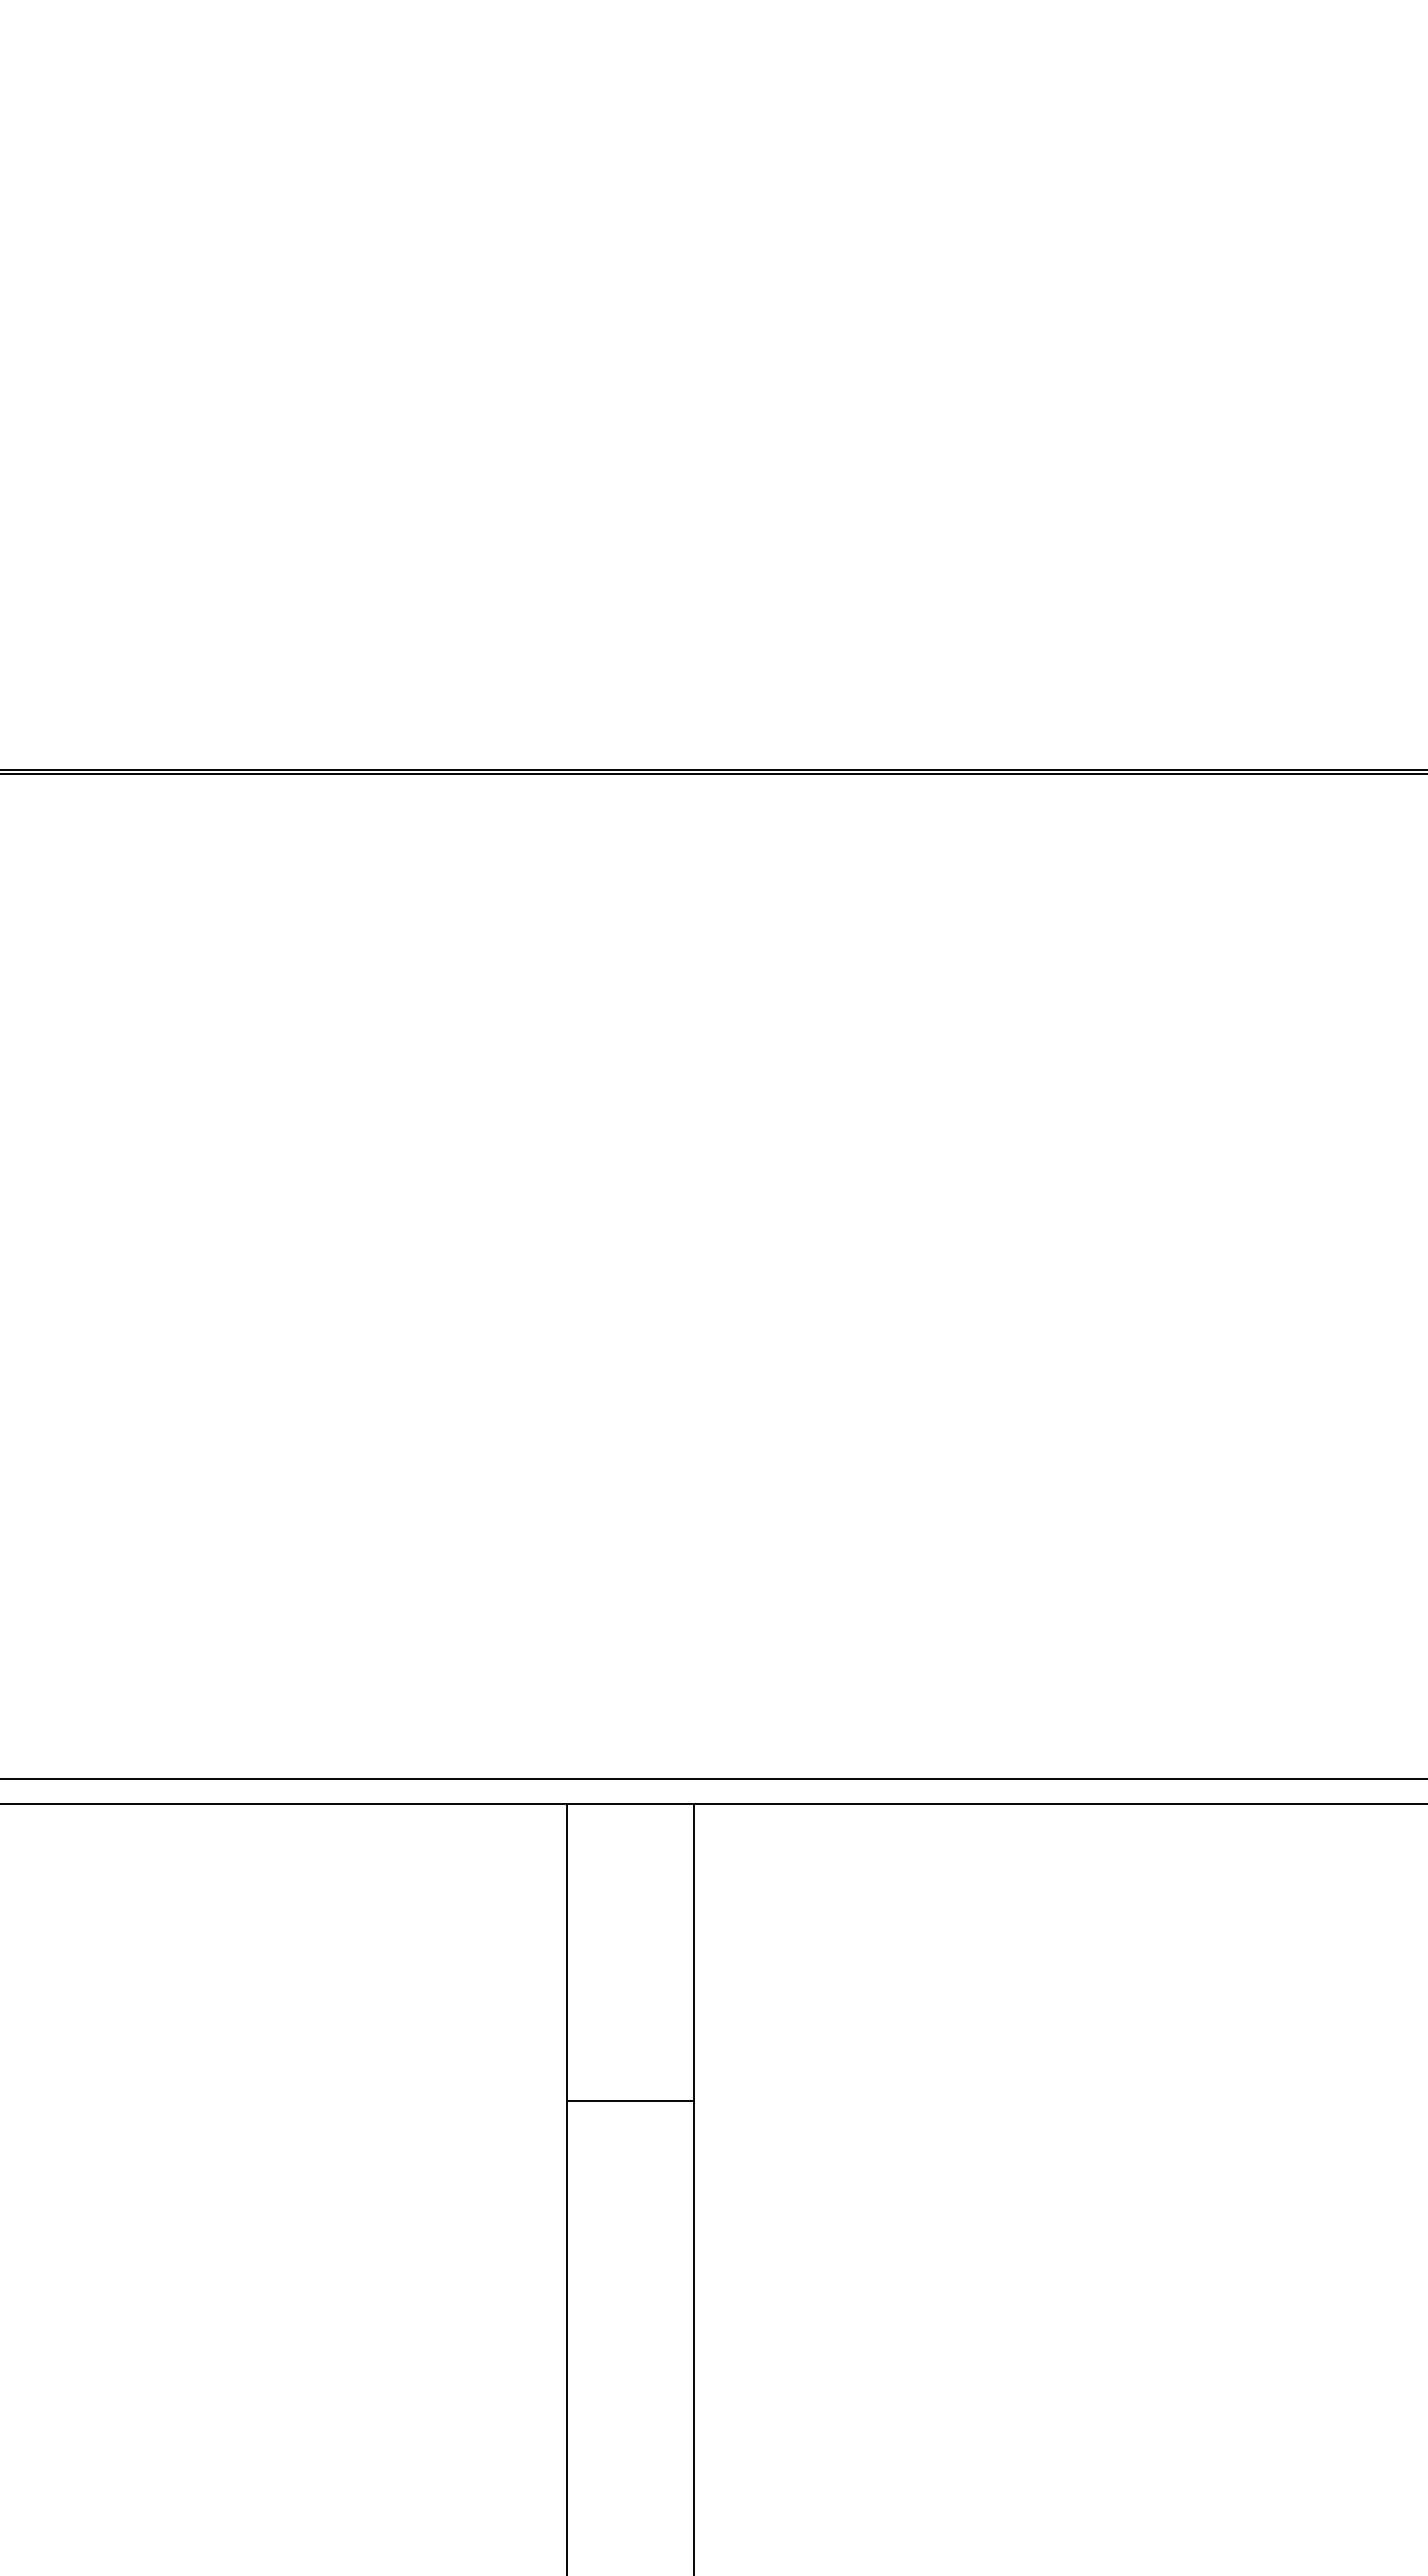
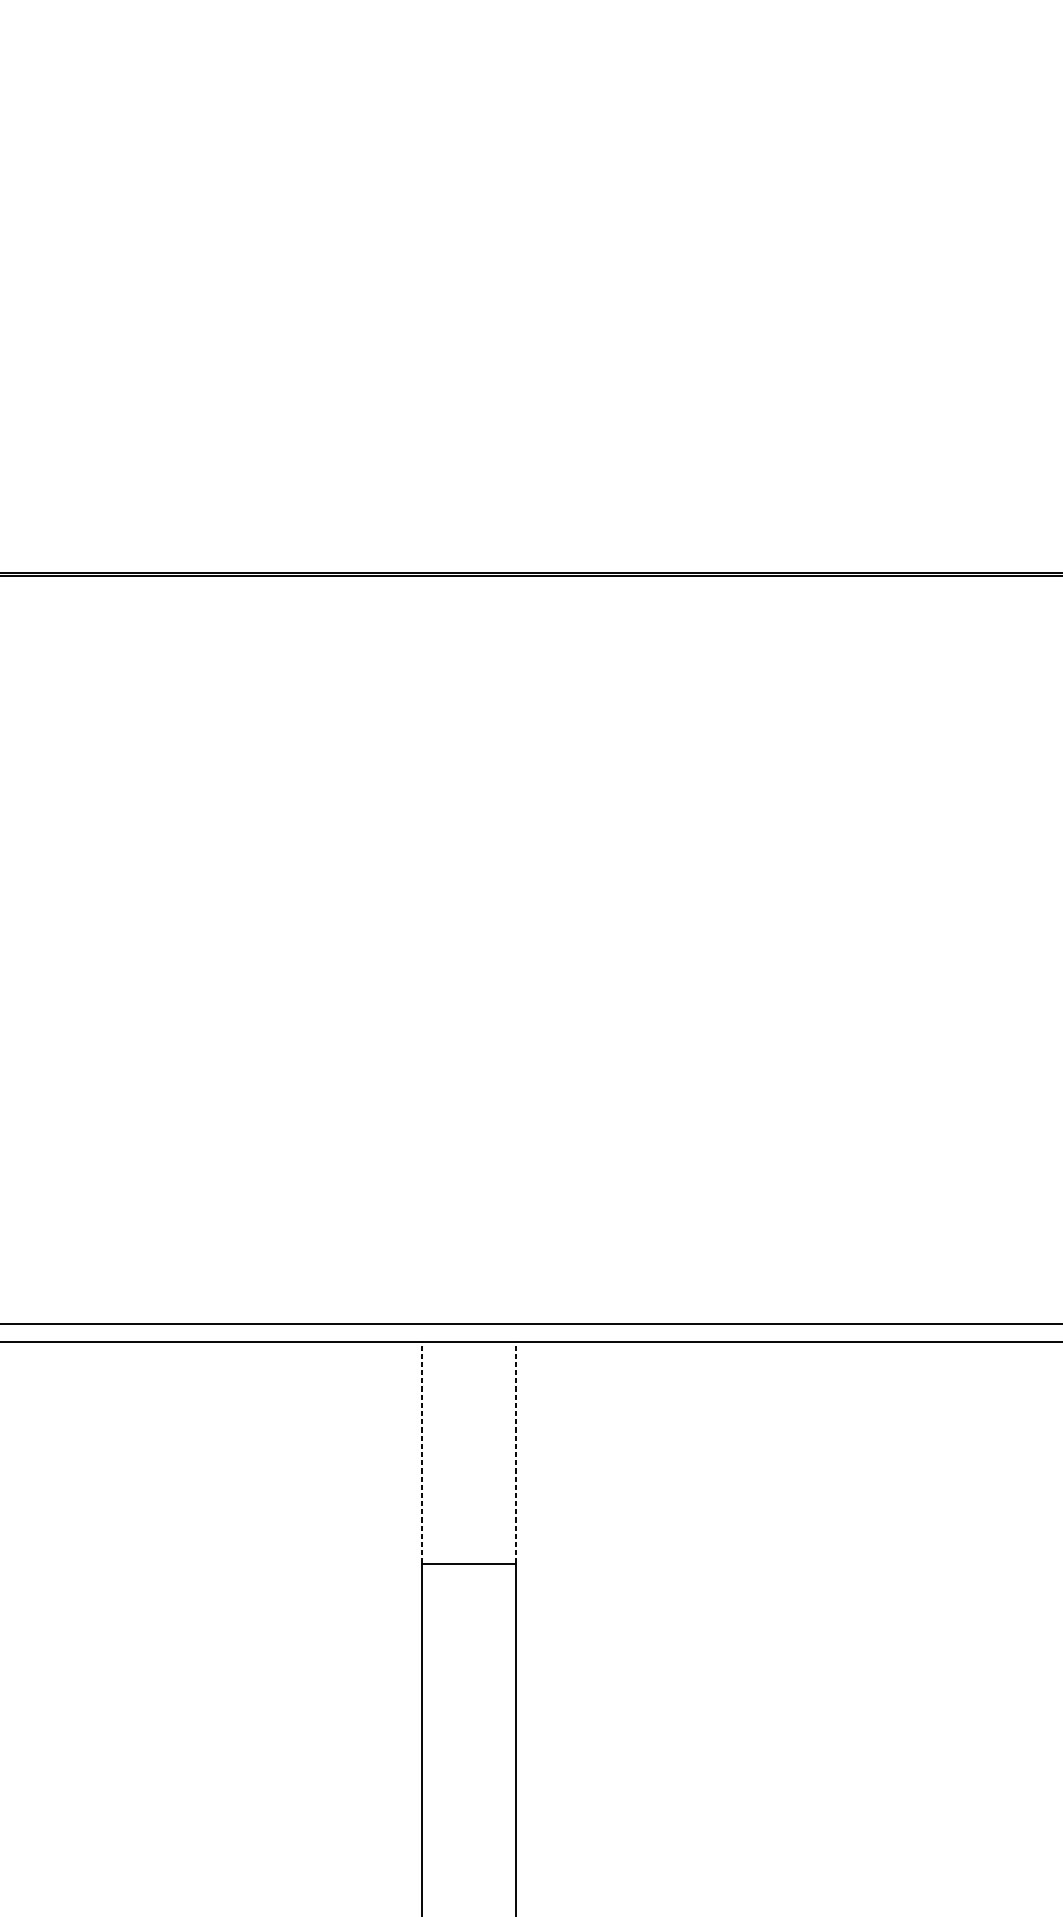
line: (566, 1952) -> (421, 1453), solid -> dashed
line: (693, 1952) -> (516, 1453), solid -> dashed

